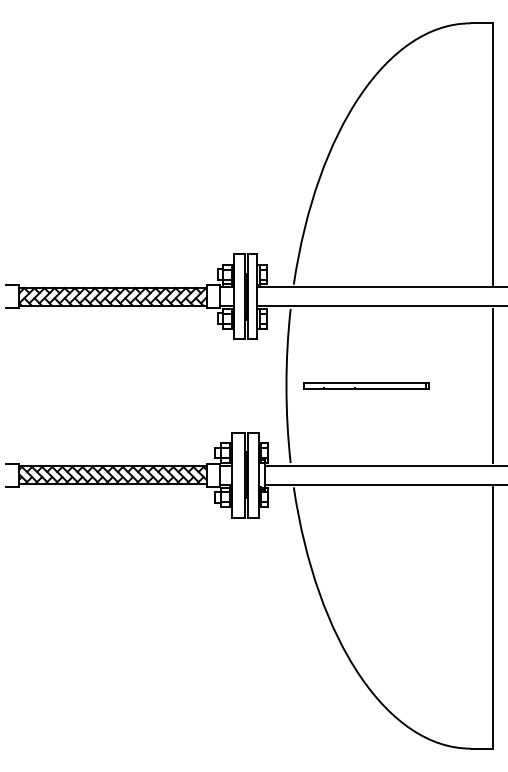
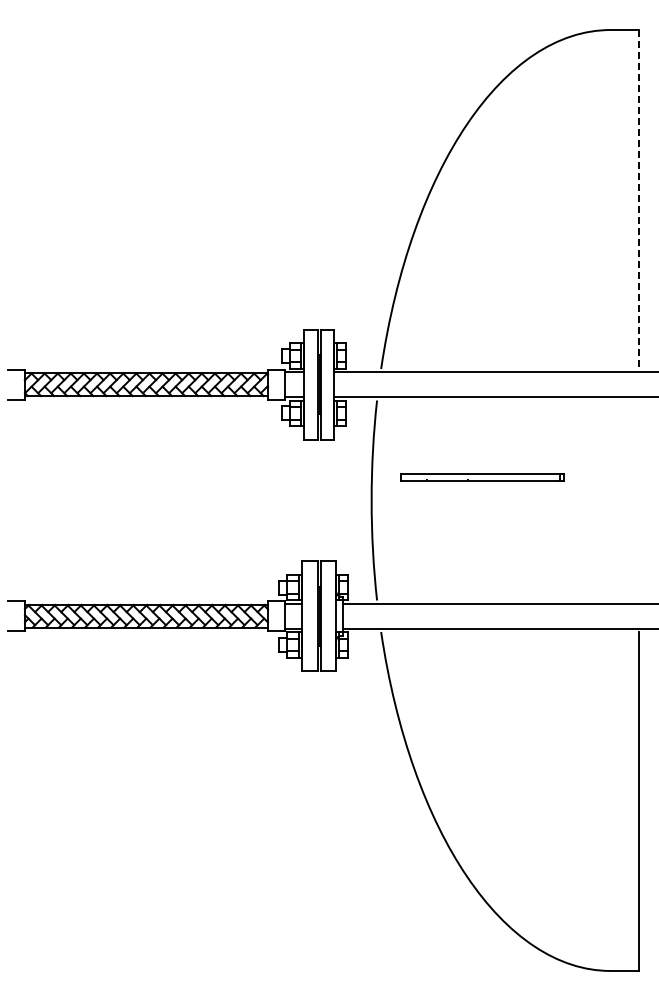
line: (492, 154) -> (639, 200), solid -> dashed
part: (366, 386) -> (482, 477), moved
line: (492, 386) -> (639, 500), removed

